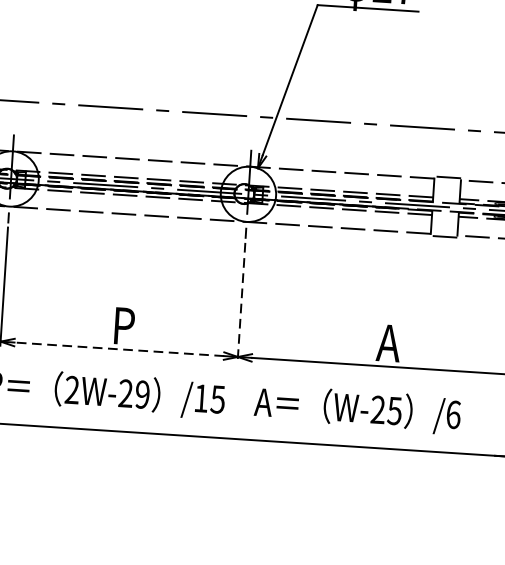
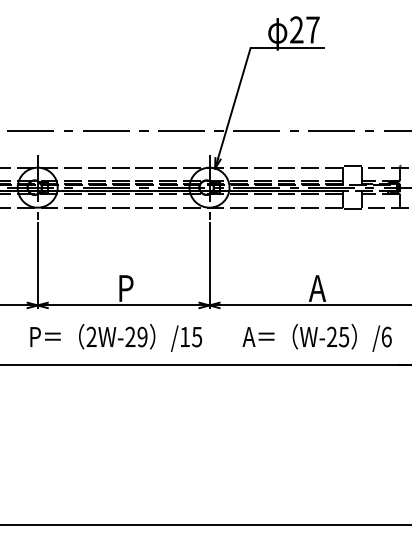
line: (241, 301) -> (209, 265), dashed -> solid
line: (119, 349) -> (123, 305), dashed -> solid
text: (356, 409) -> (316, 337), moved

